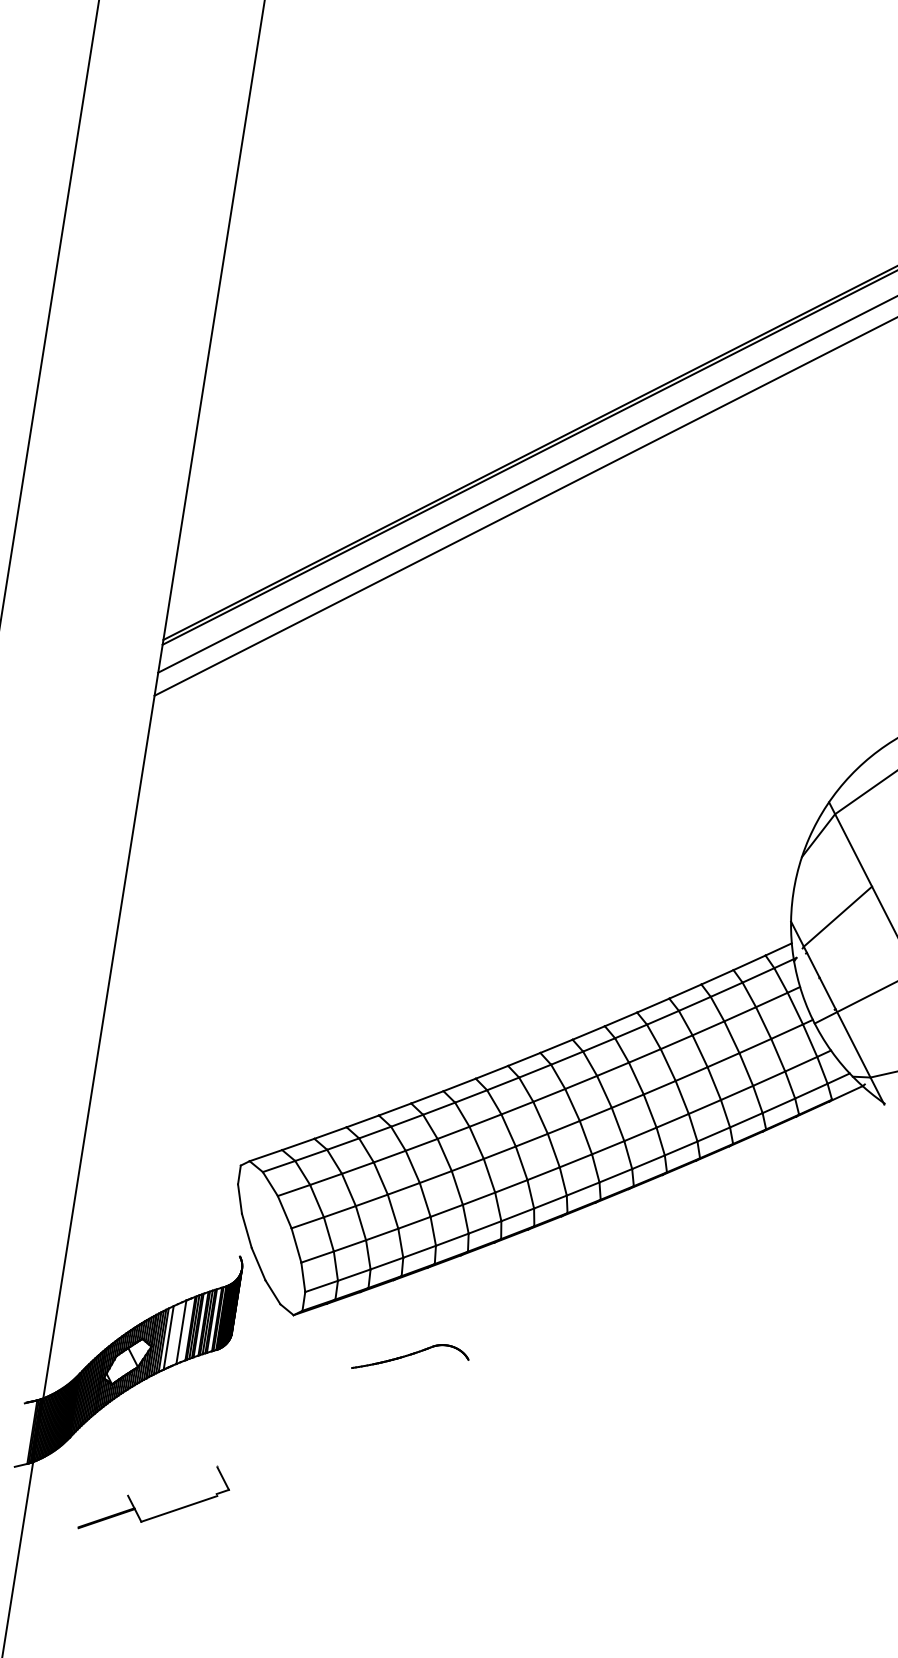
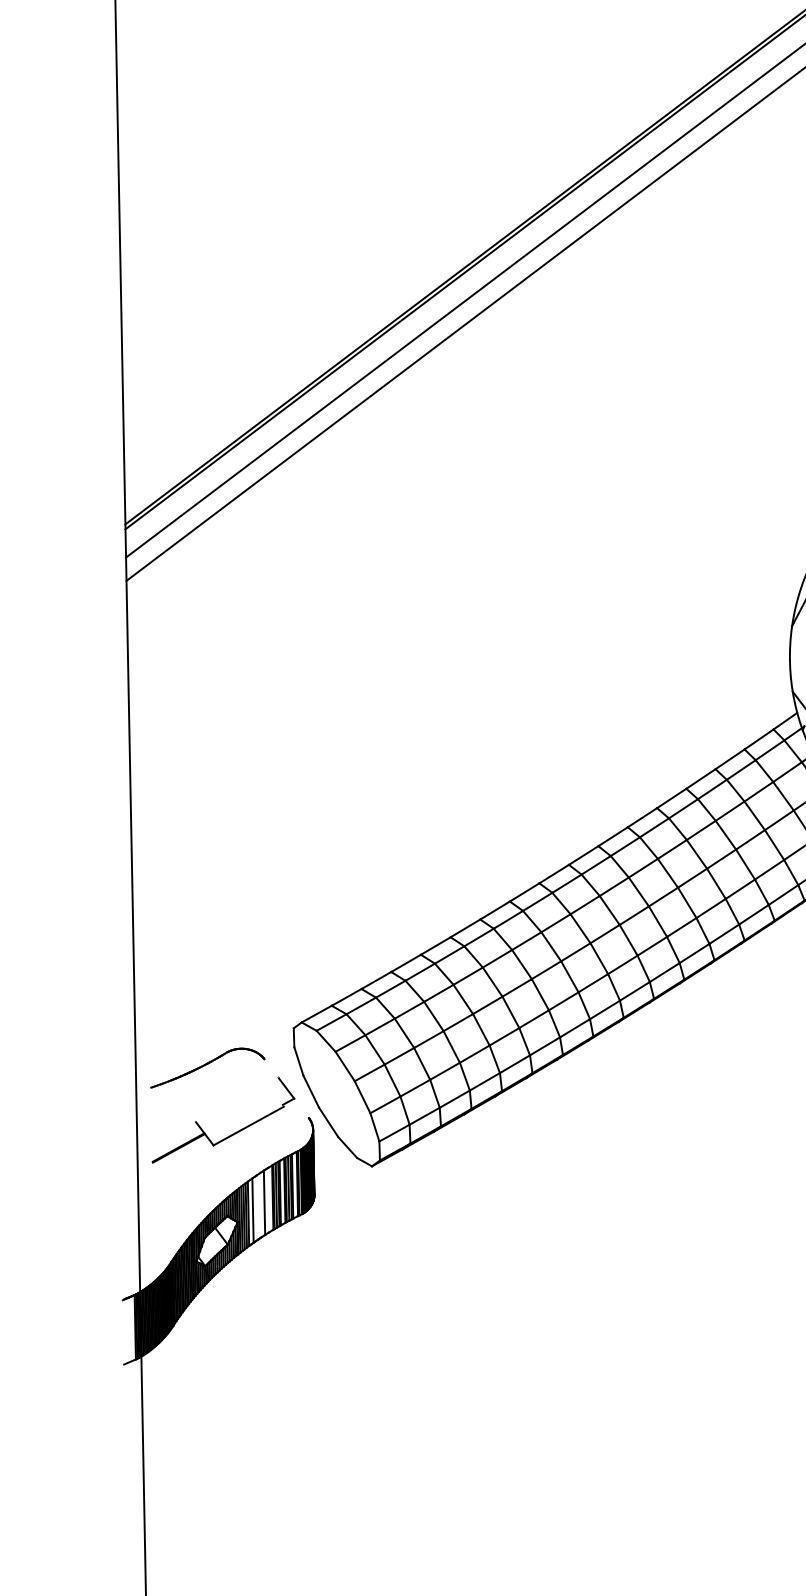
part: (410, 1356) -> (206, 1066), moved
part: (159, 1514) -> (230, 1135), moved

